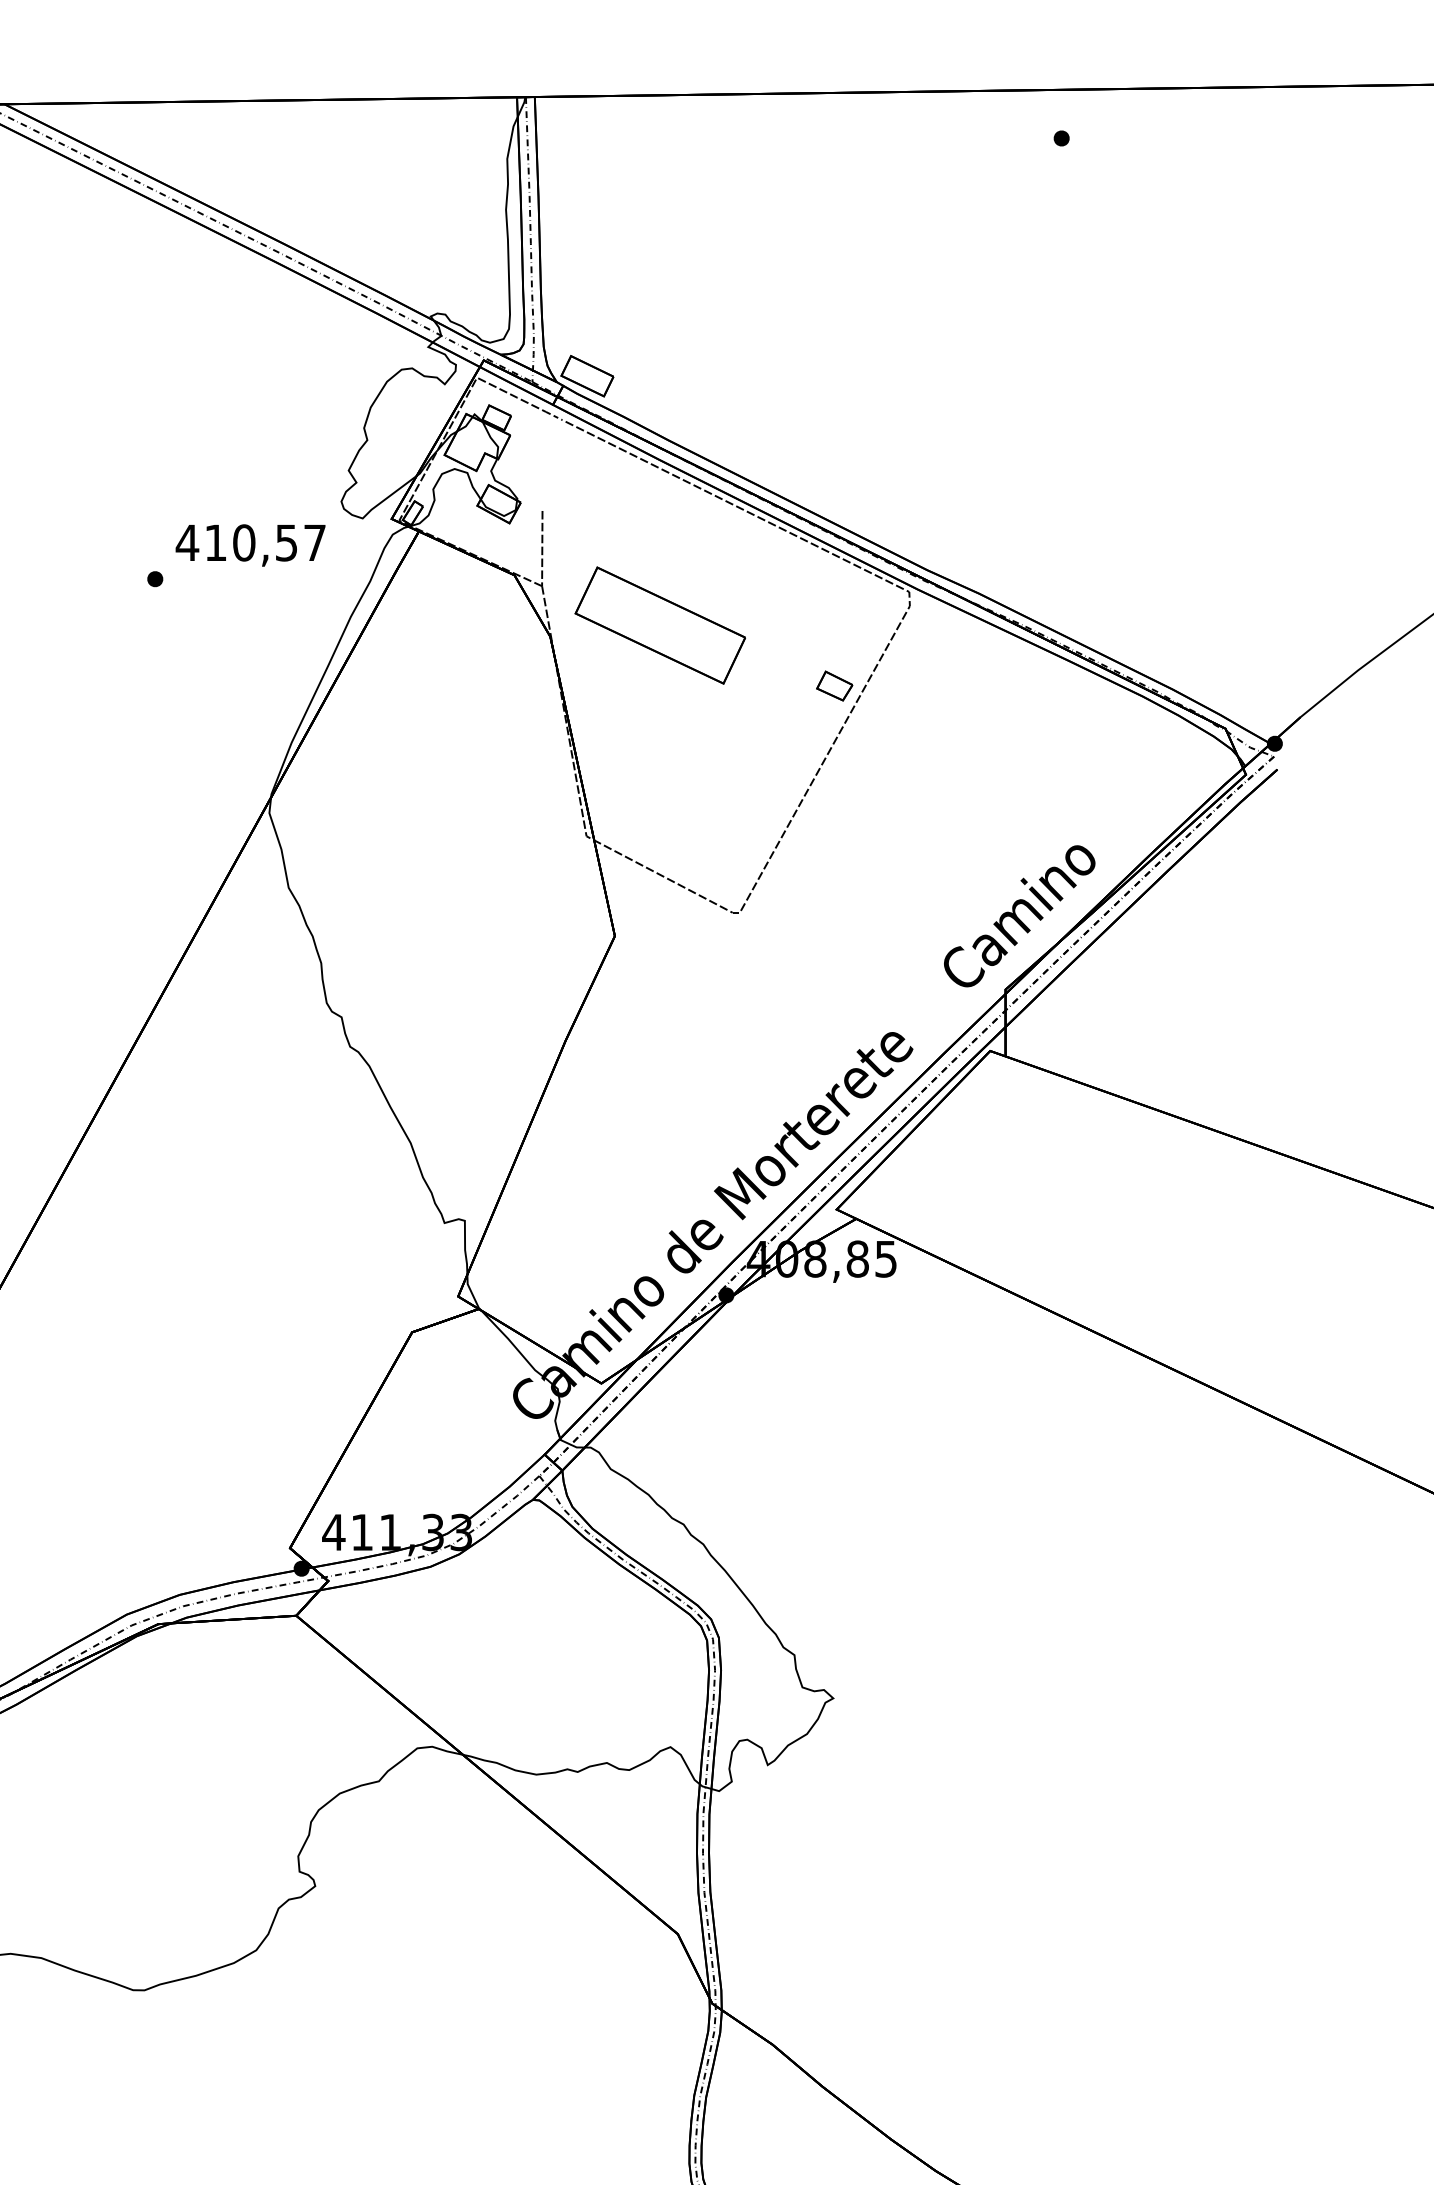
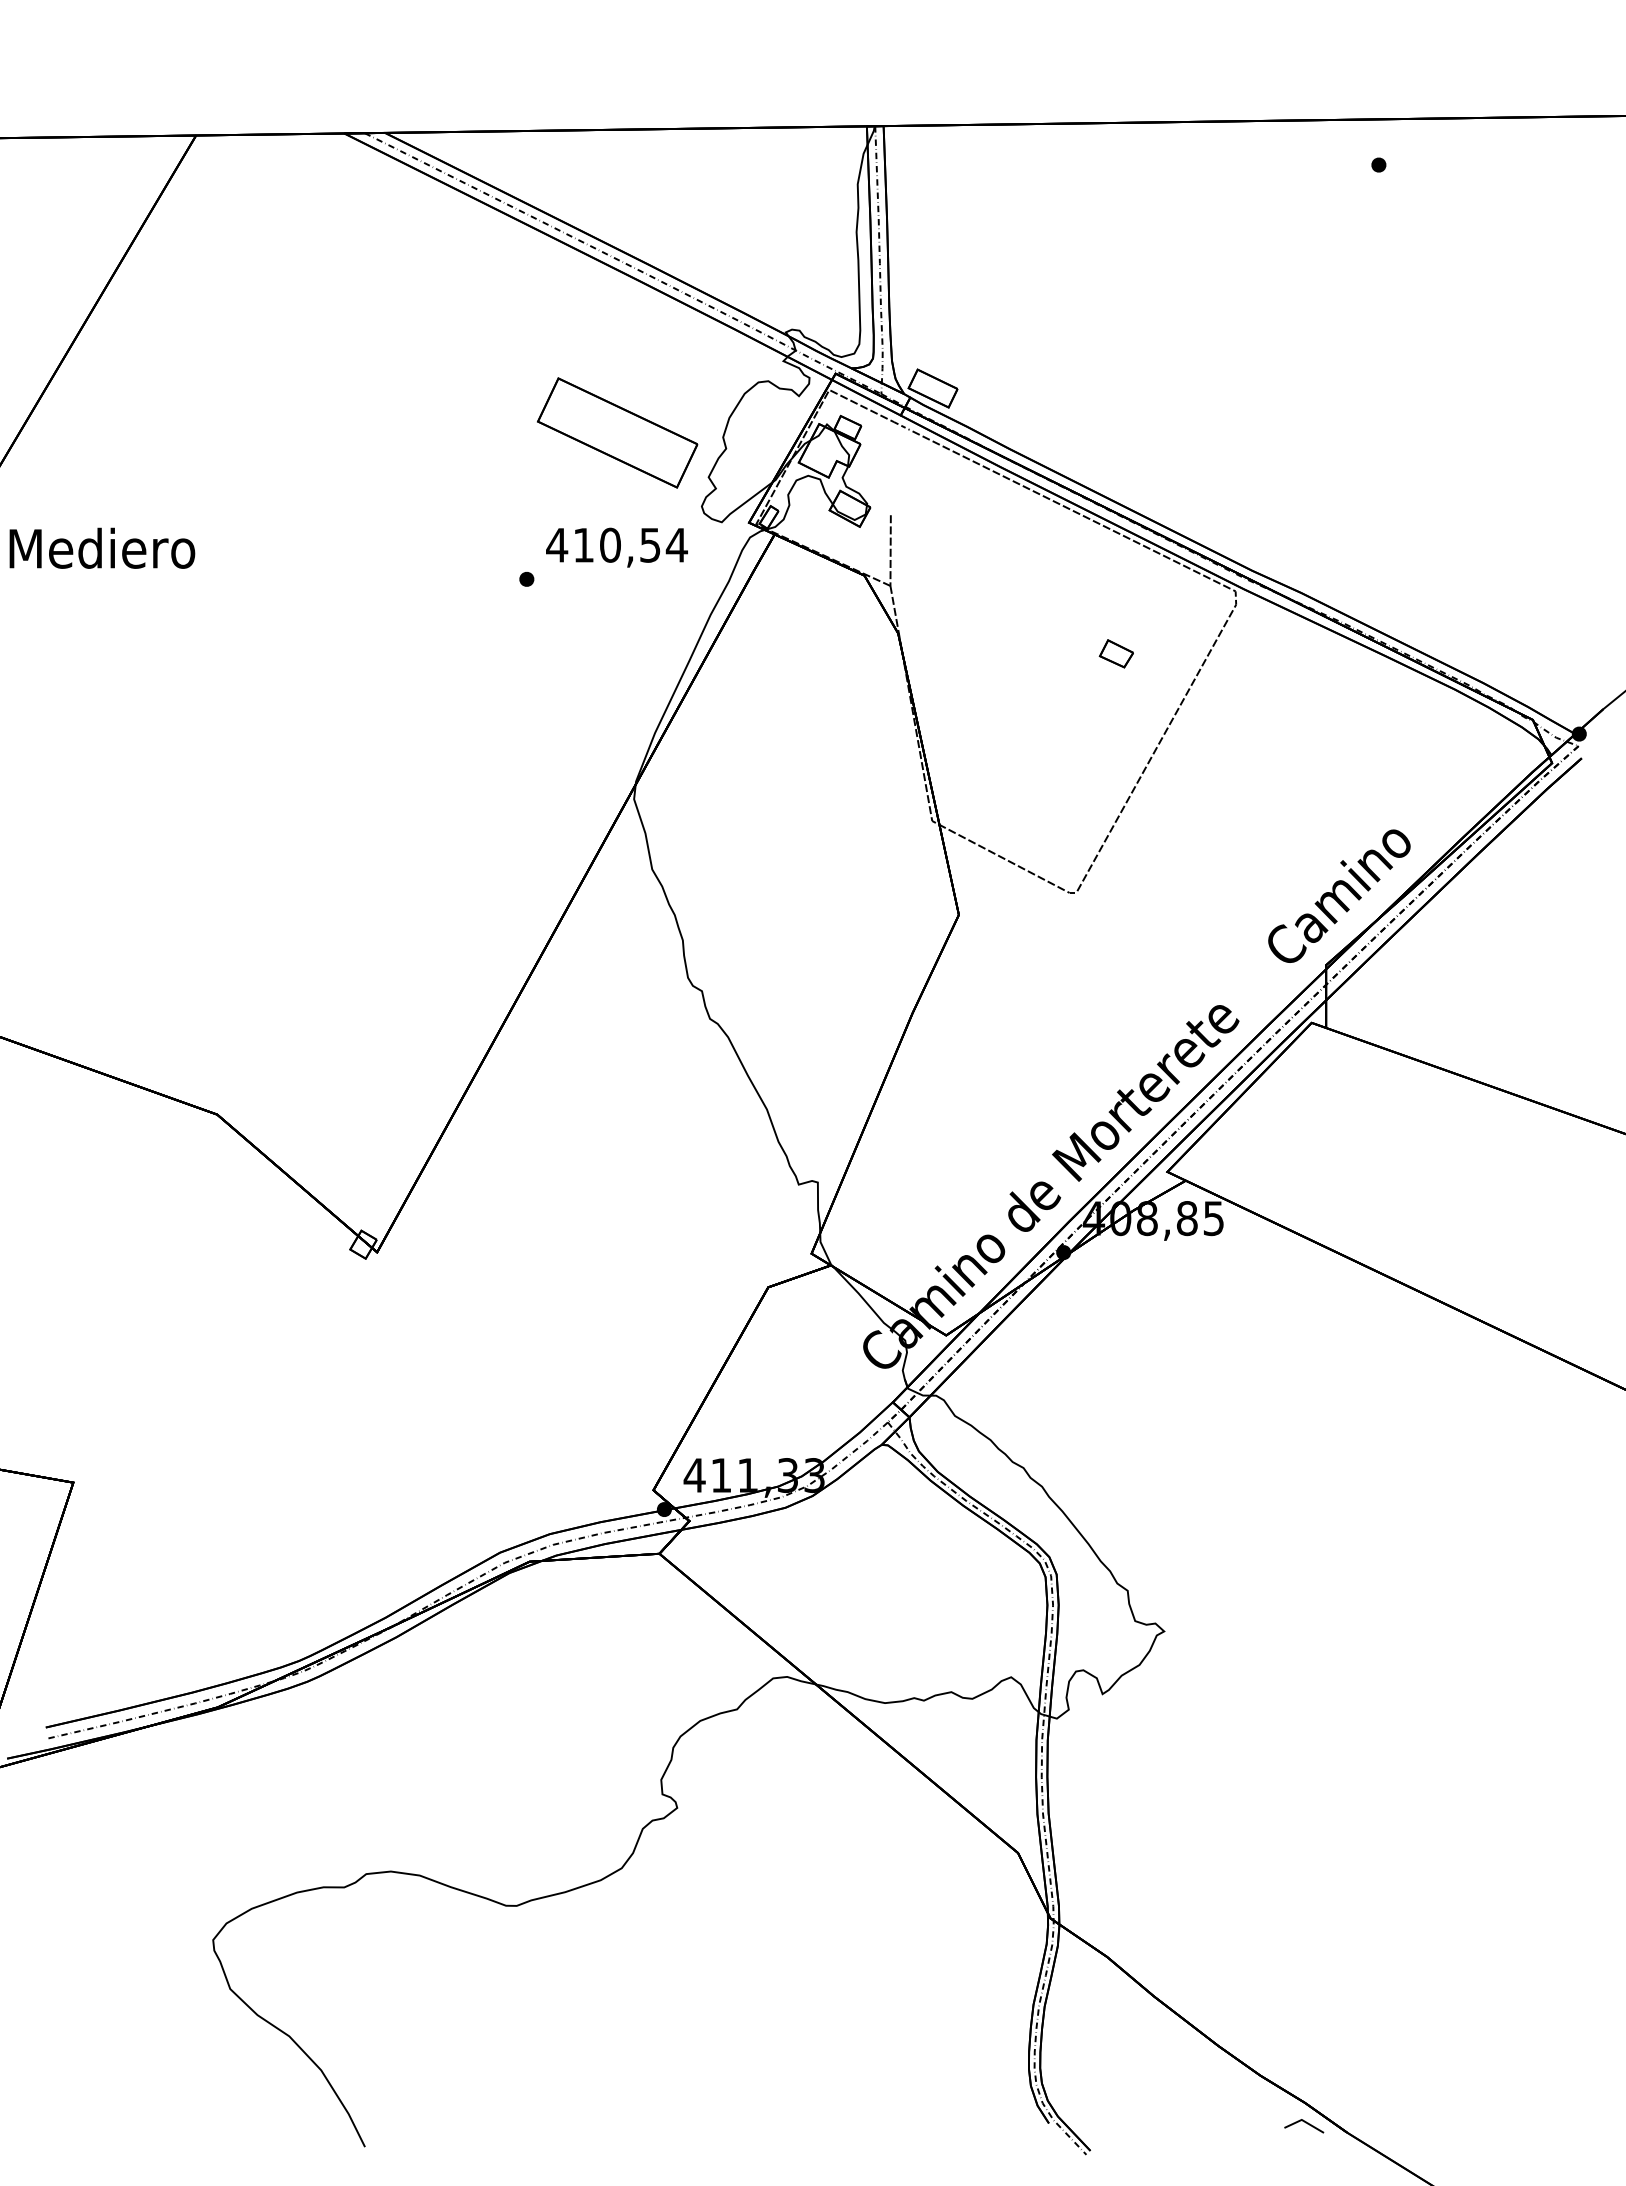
text: (314, 543) -> (676, 545), 410,57 -> 410,54
part: (660, 625) -> (617, 432), moved
part: (833, 685) -> (1115, 653), moved

